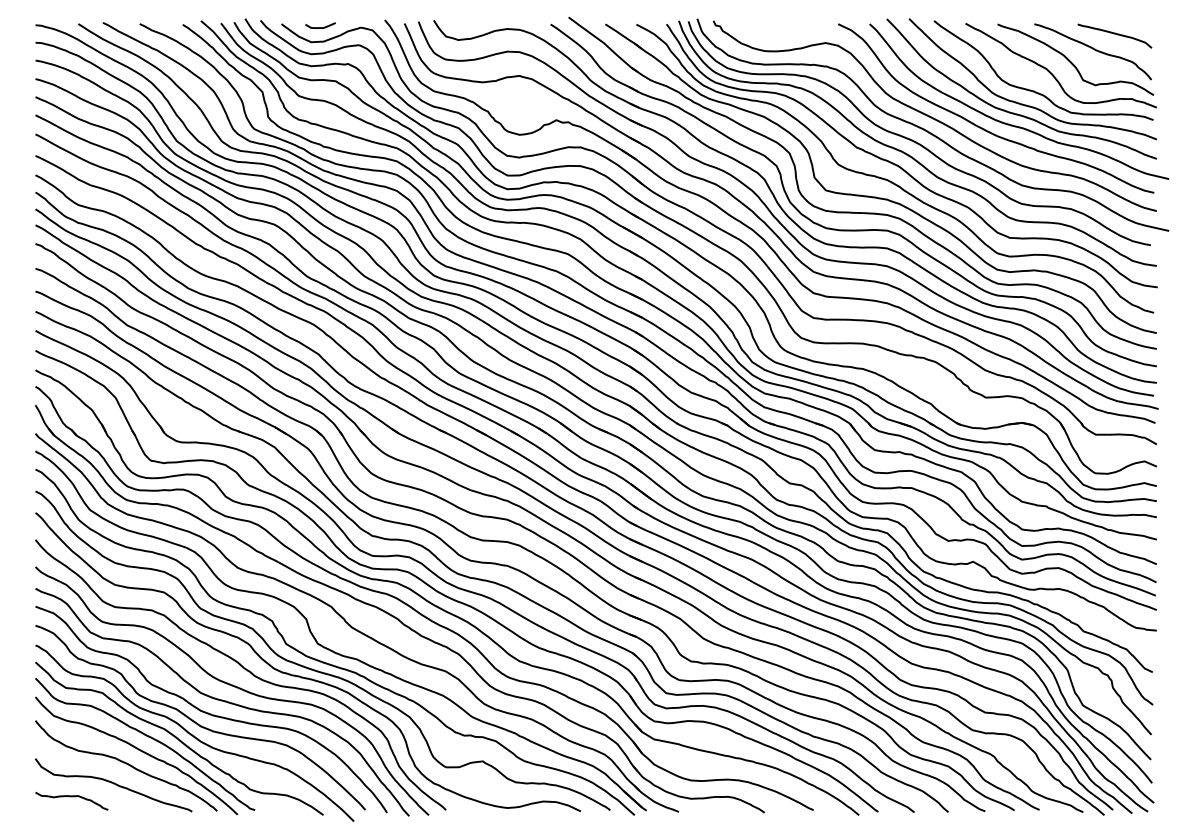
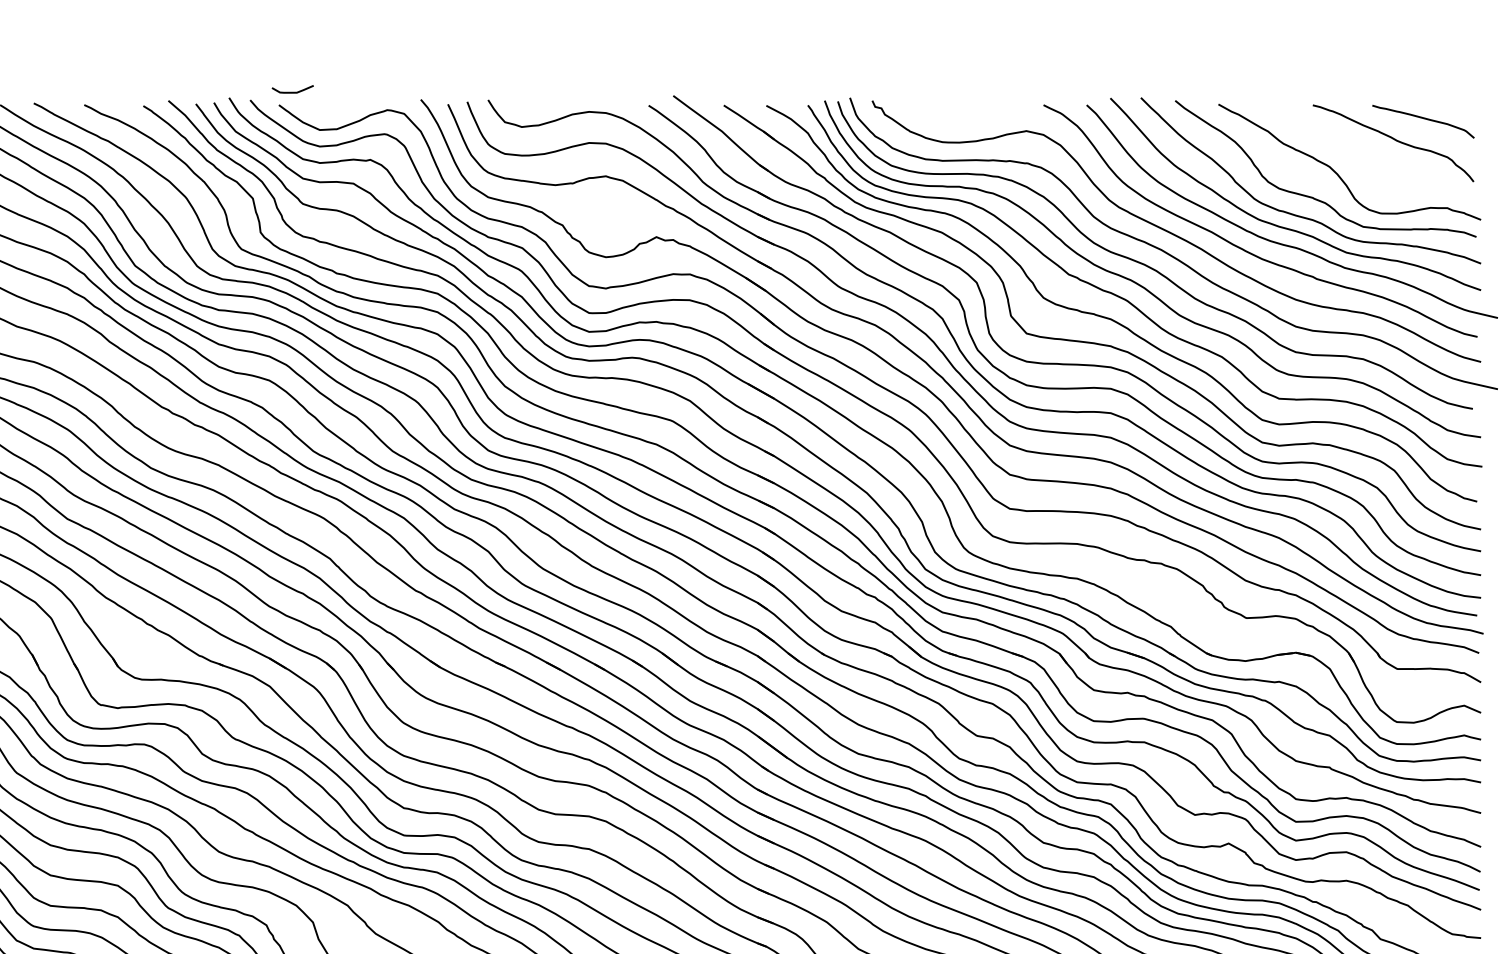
curve: (320, 27) -> (292, 91), moved
curve: (1072, 62) -> (1365, 157), removed

